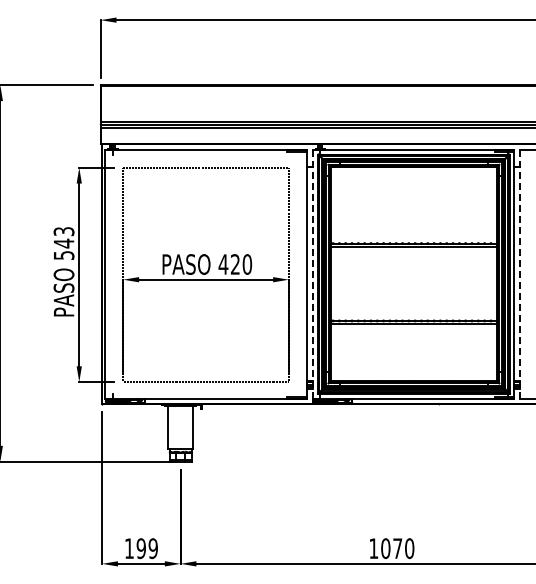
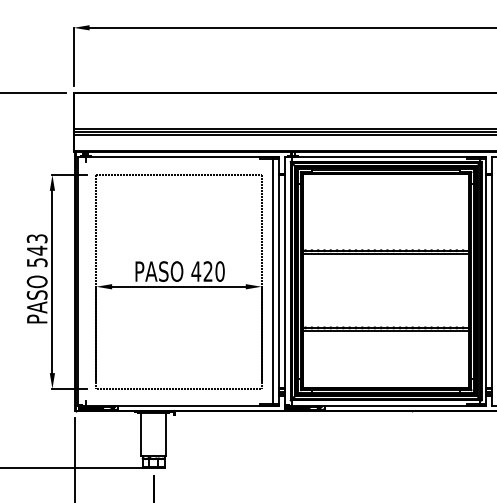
line: (300, 274) -> (273, 281), added
line: (312, 274) -> (285, 281), dashed -> solid
line: (519, 274) -> (491, 281), dashed -> solid

